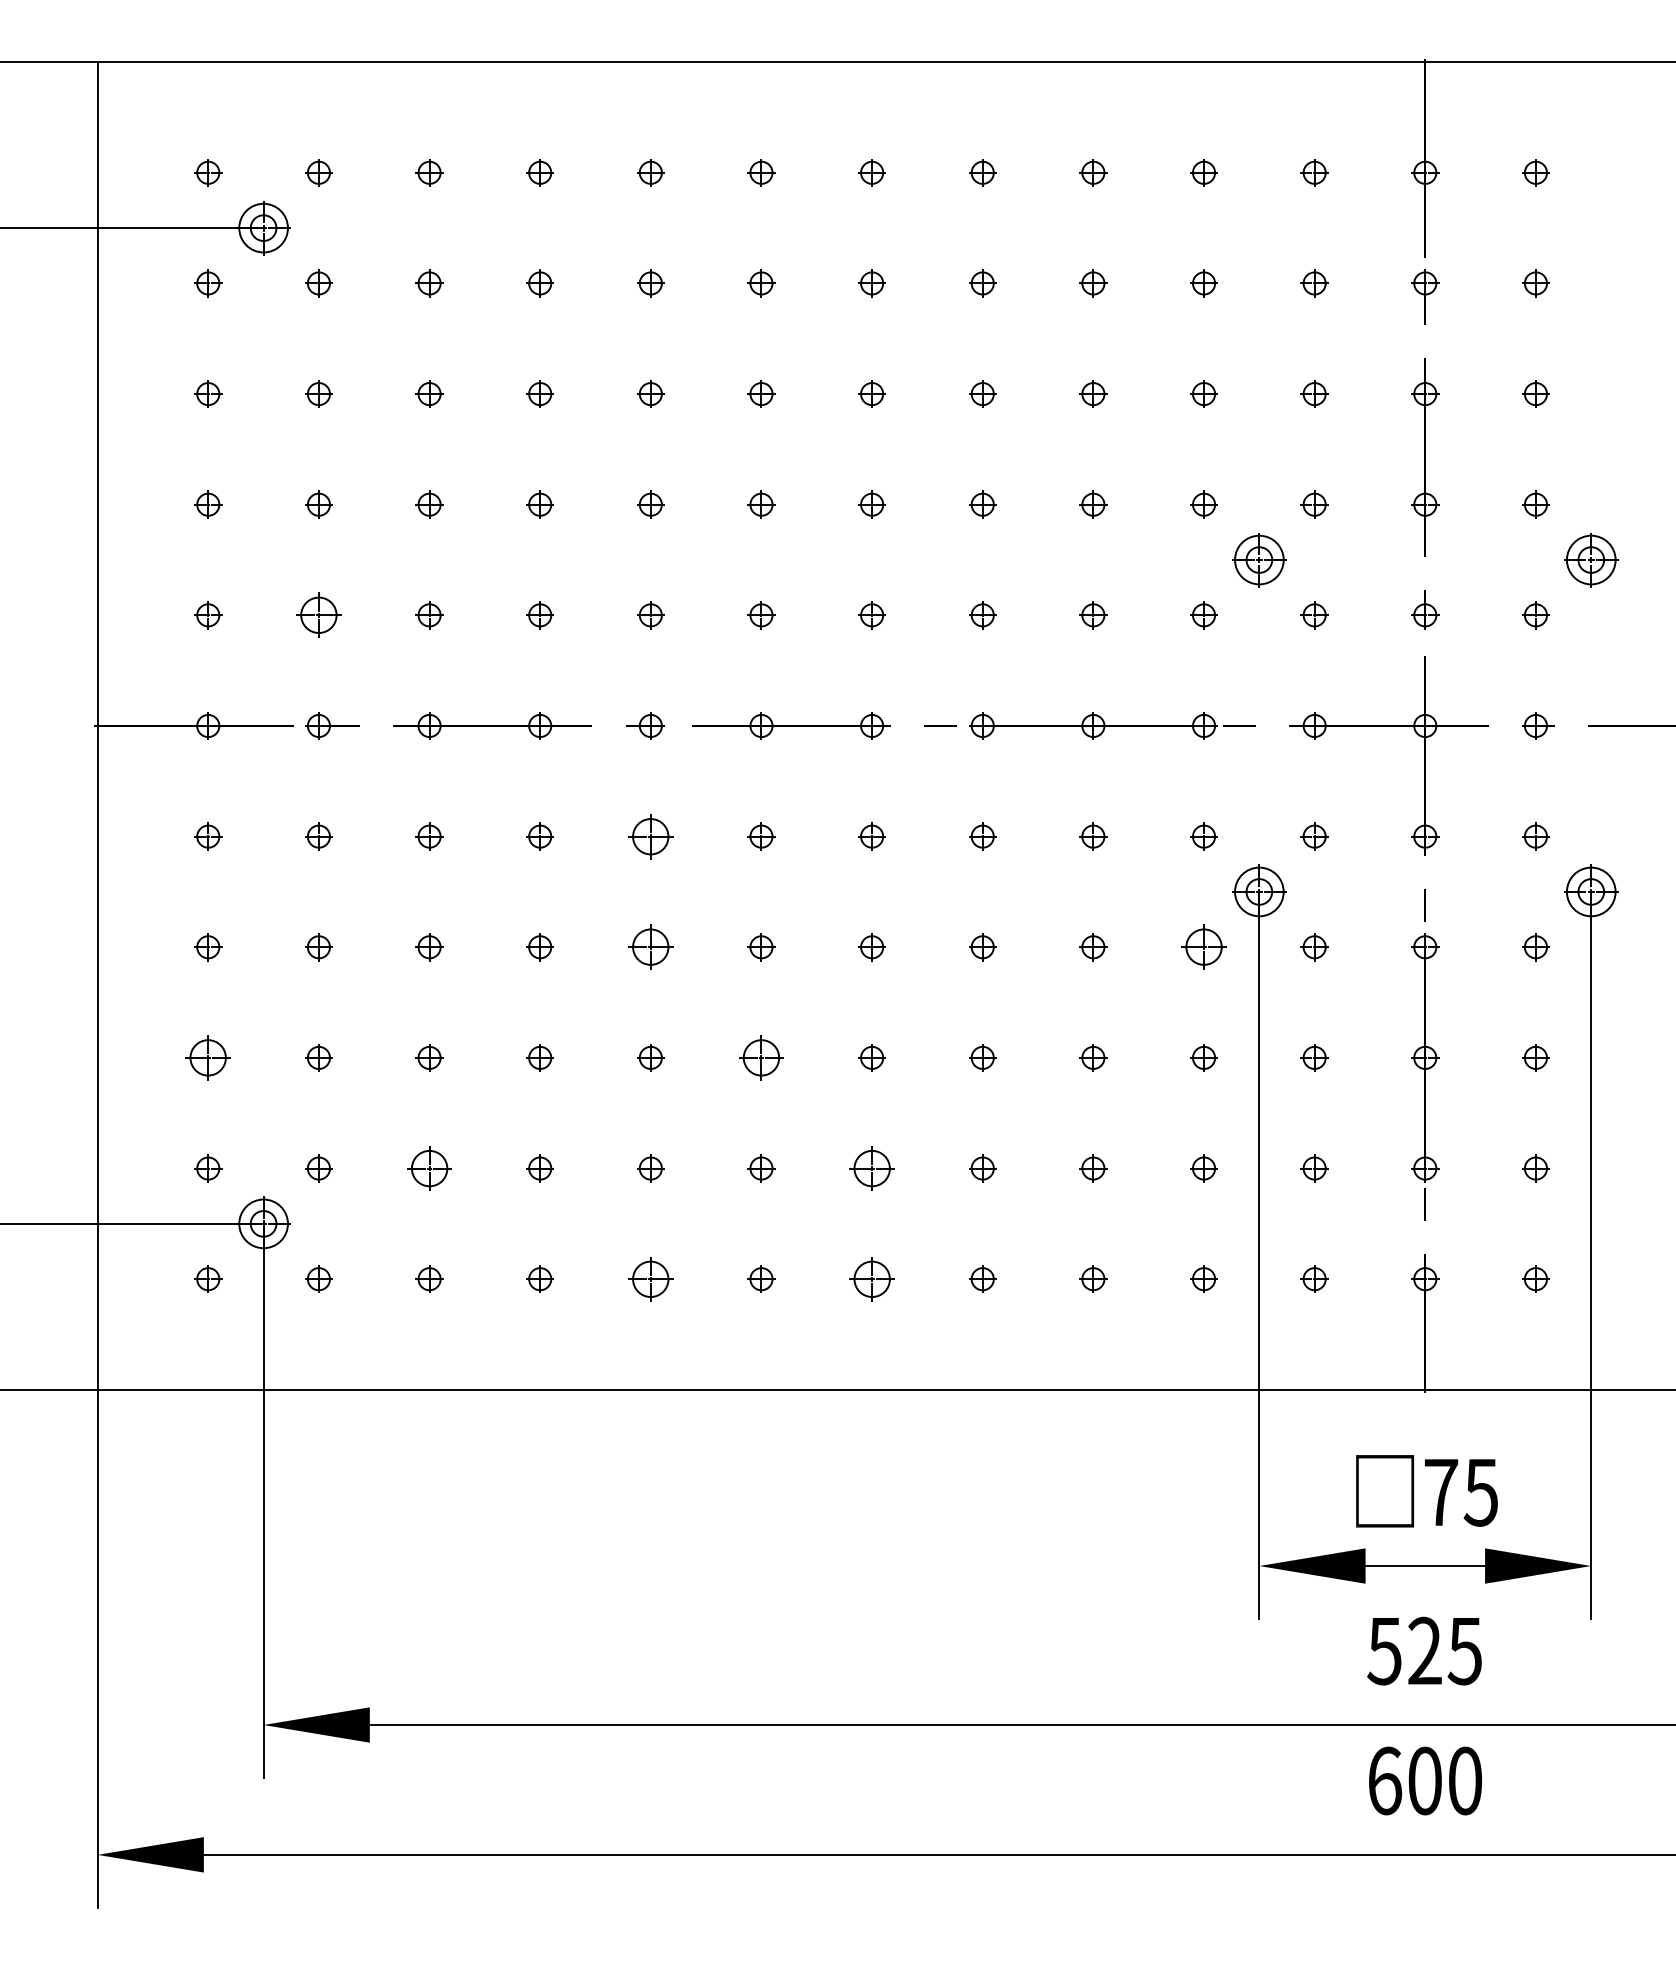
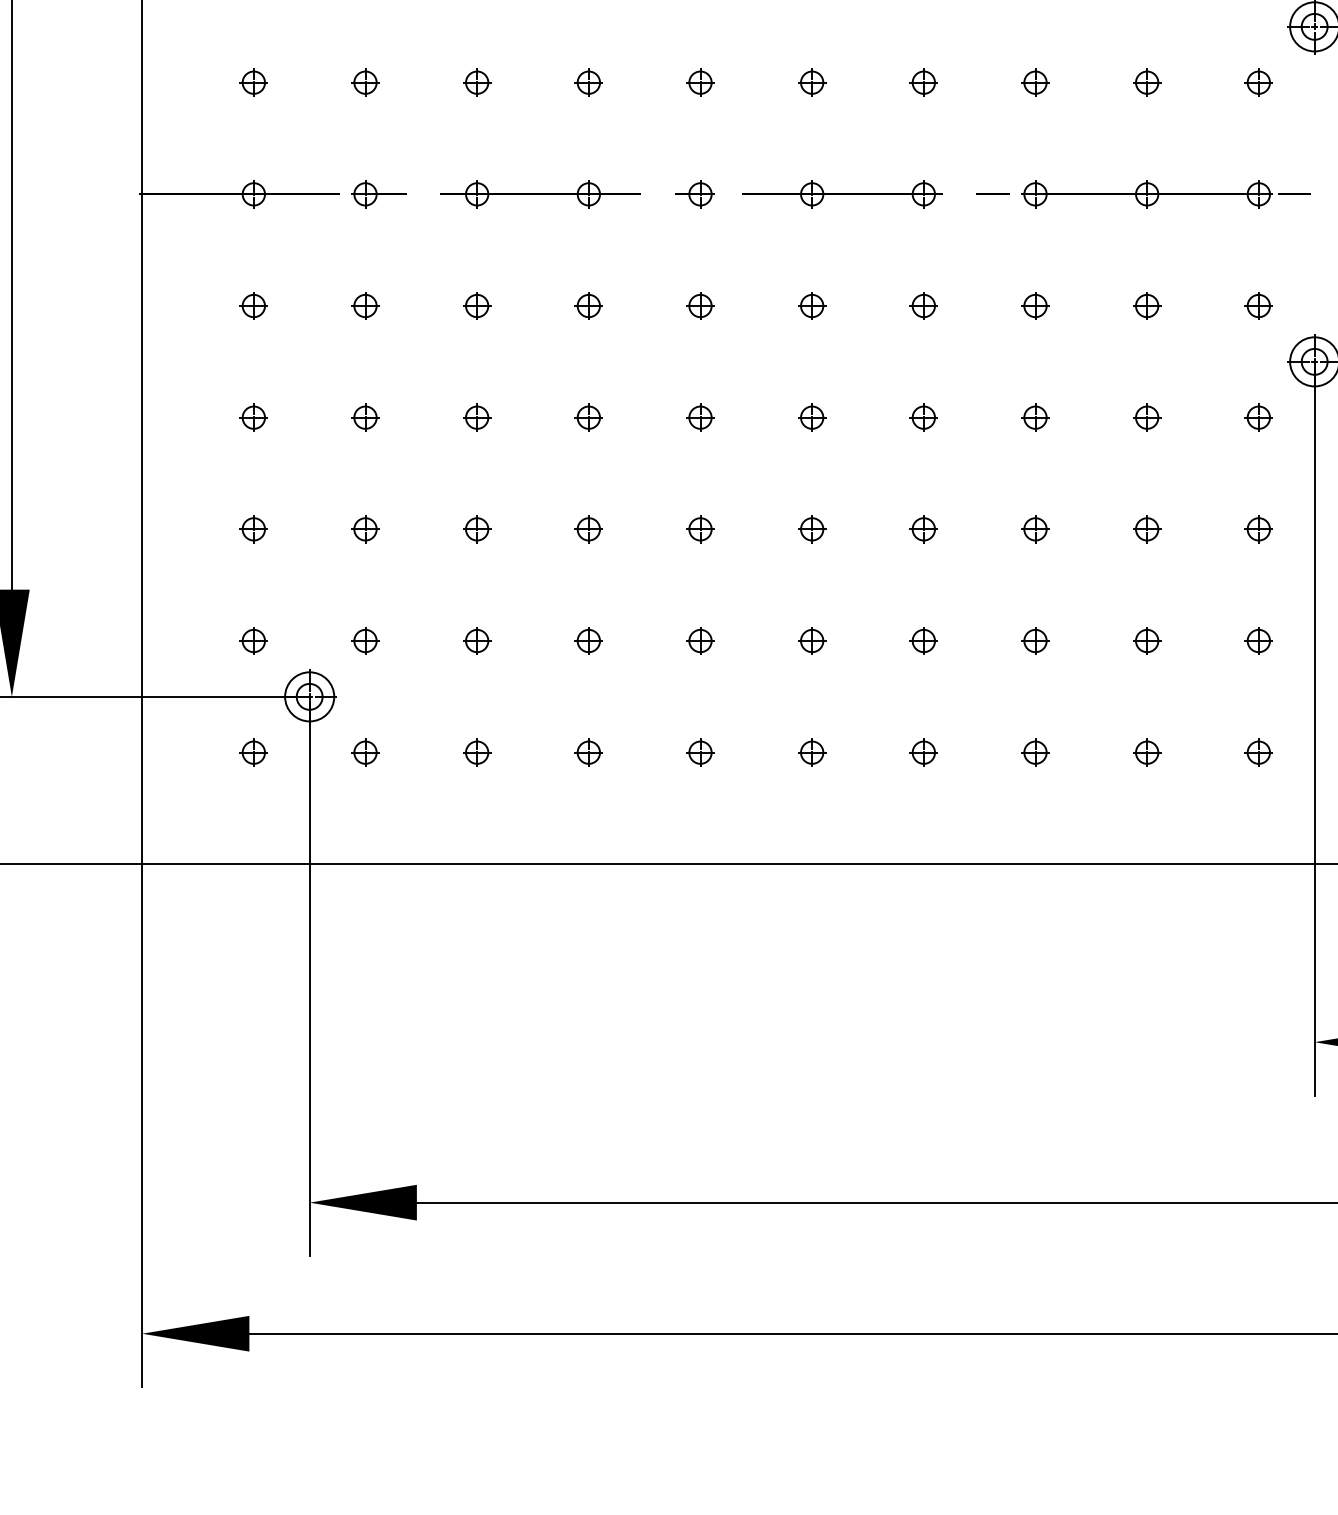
part: (318, 615) -> (365, 82), size x0.62
part: (650, 836) -> (700, 305), size x0.62
part: (650, 947) -> (700, 417), size x0.62
part: (1203, 947) -> (1258, 417), size x0.62
part: (208, 1057) -> (254, 528), size x0.62
part: (761, 1057) -> (812, 528), size x0.62
part: (429, 1168) -> (477, 640), size x0.62
part: (871, 1168) -> (923, 640), size x0.62
part: (650, 1278) -> (700, 751), size x0.62
part: (871, 1278) -> (923, 751), size x0.62

